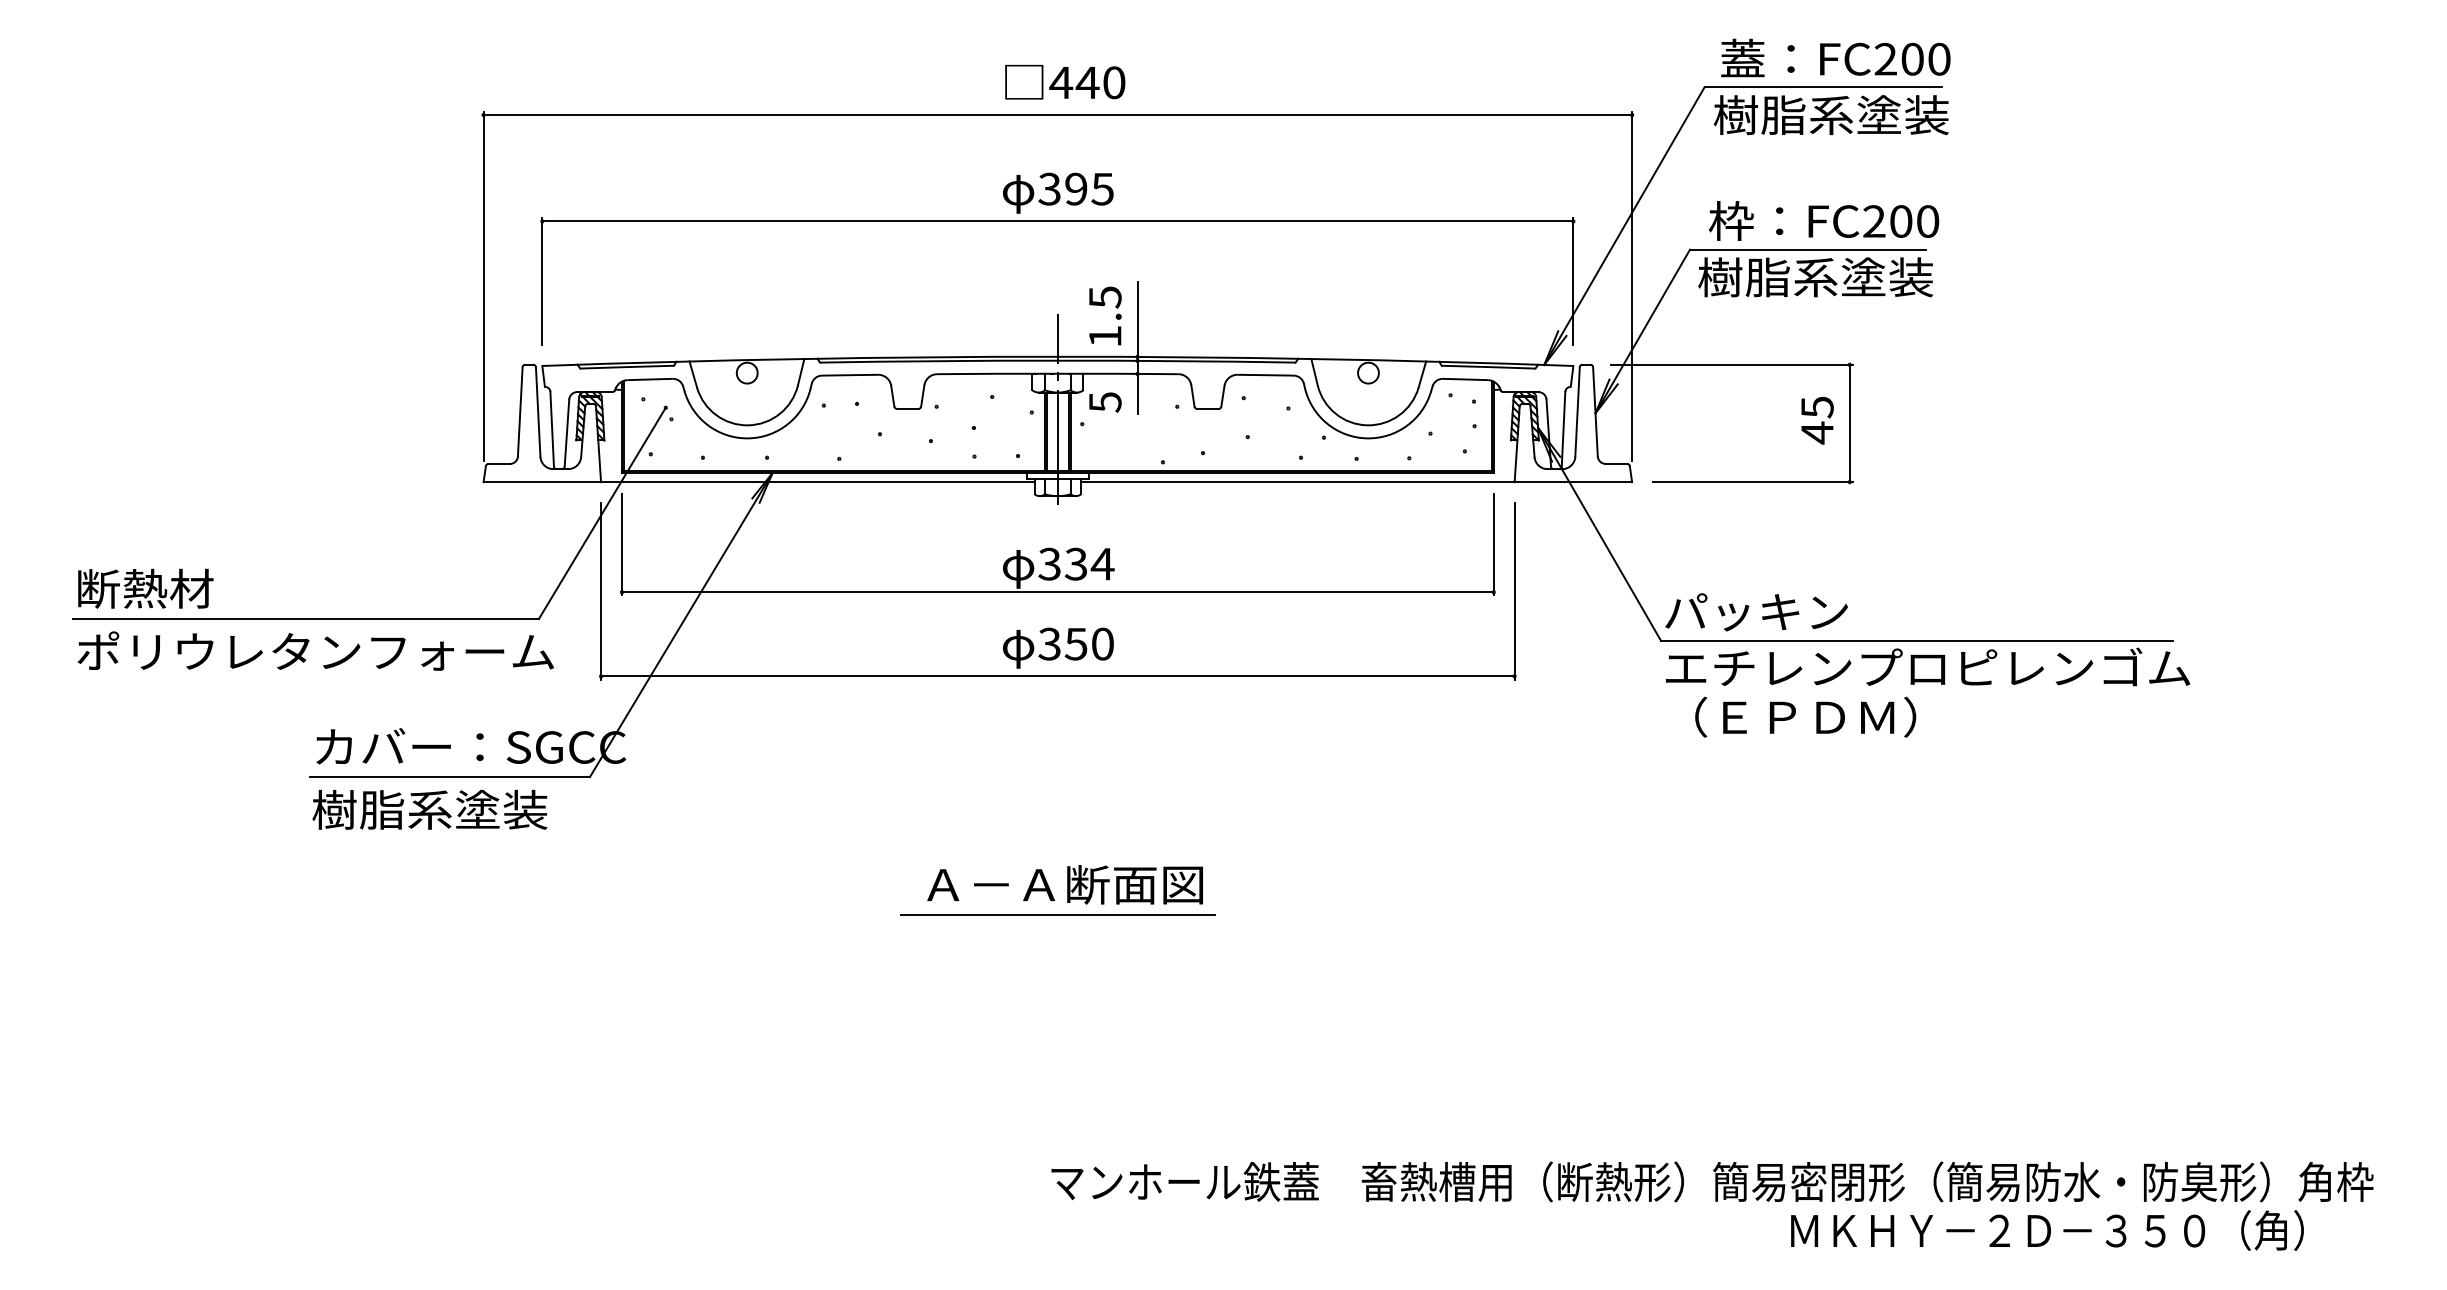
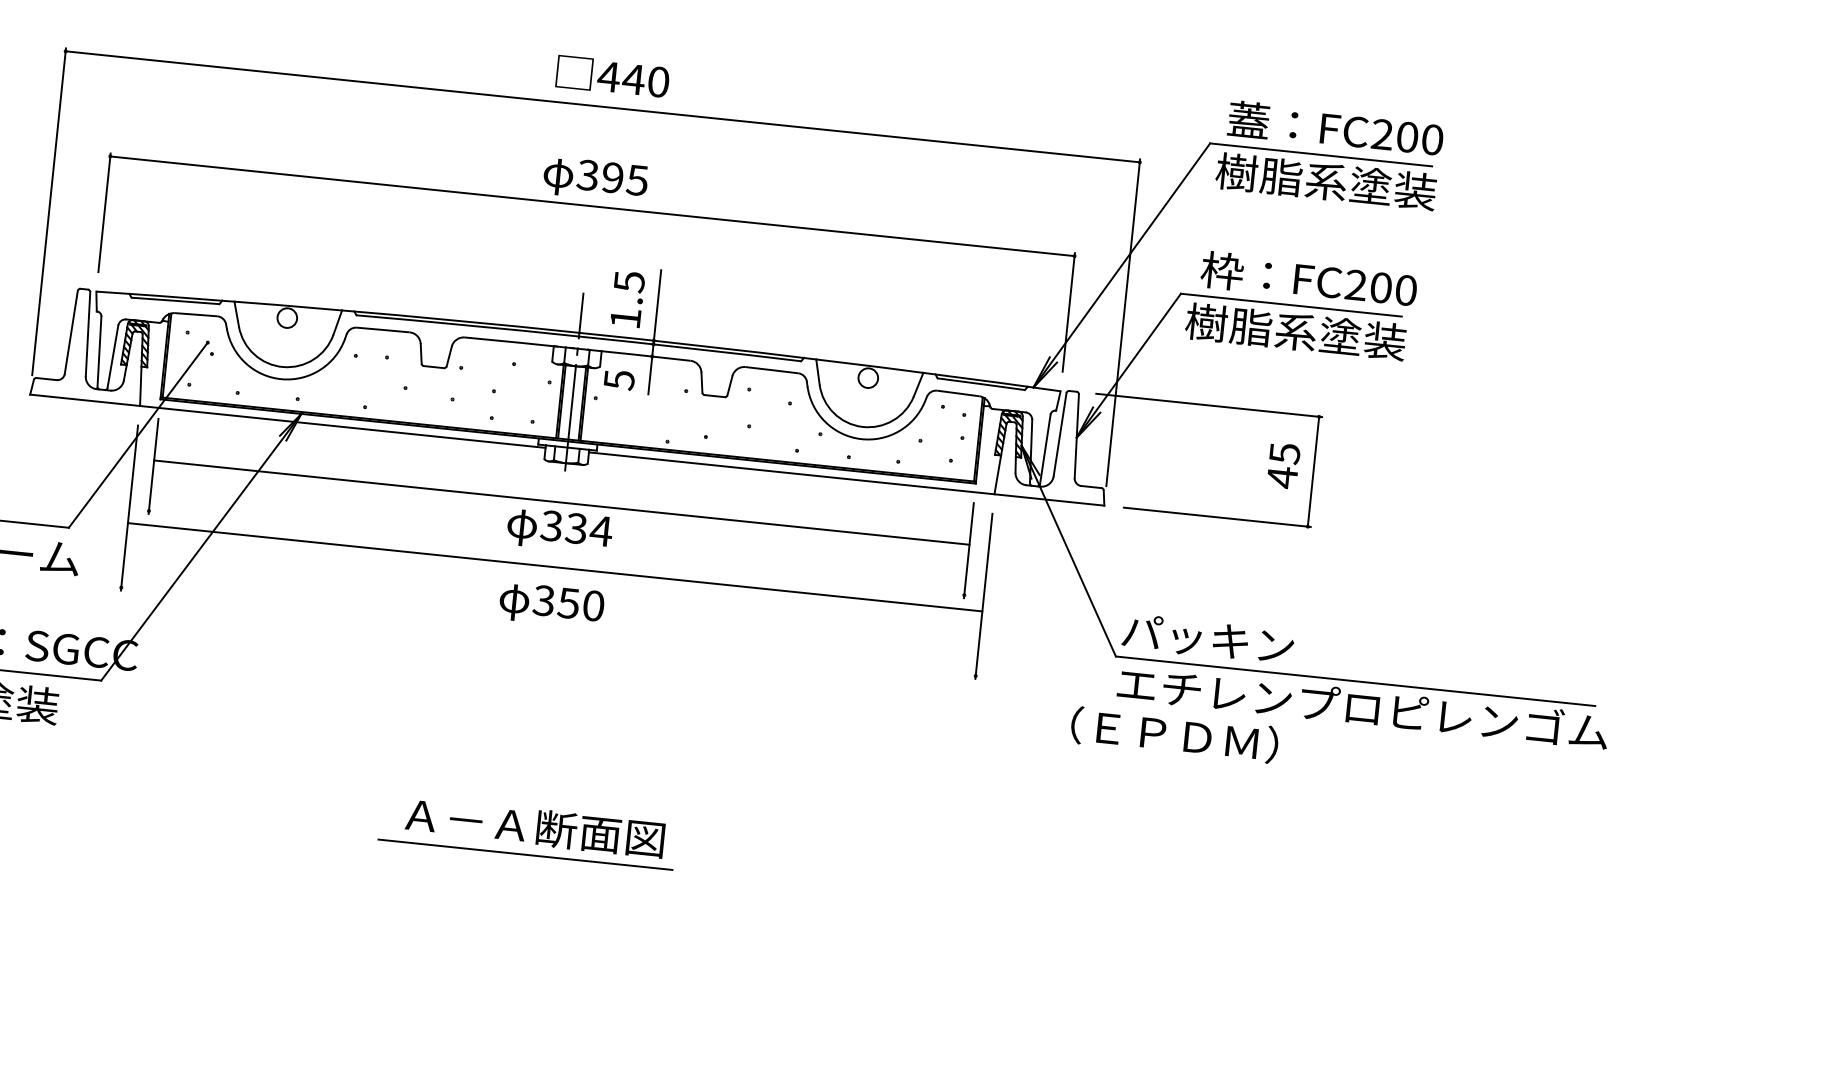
line: (1057, 592) -> (561, 502), moved
line: (1057, 676) -> (554, 567), moved
text: (1805, 716) -> (1174, 734), moved

